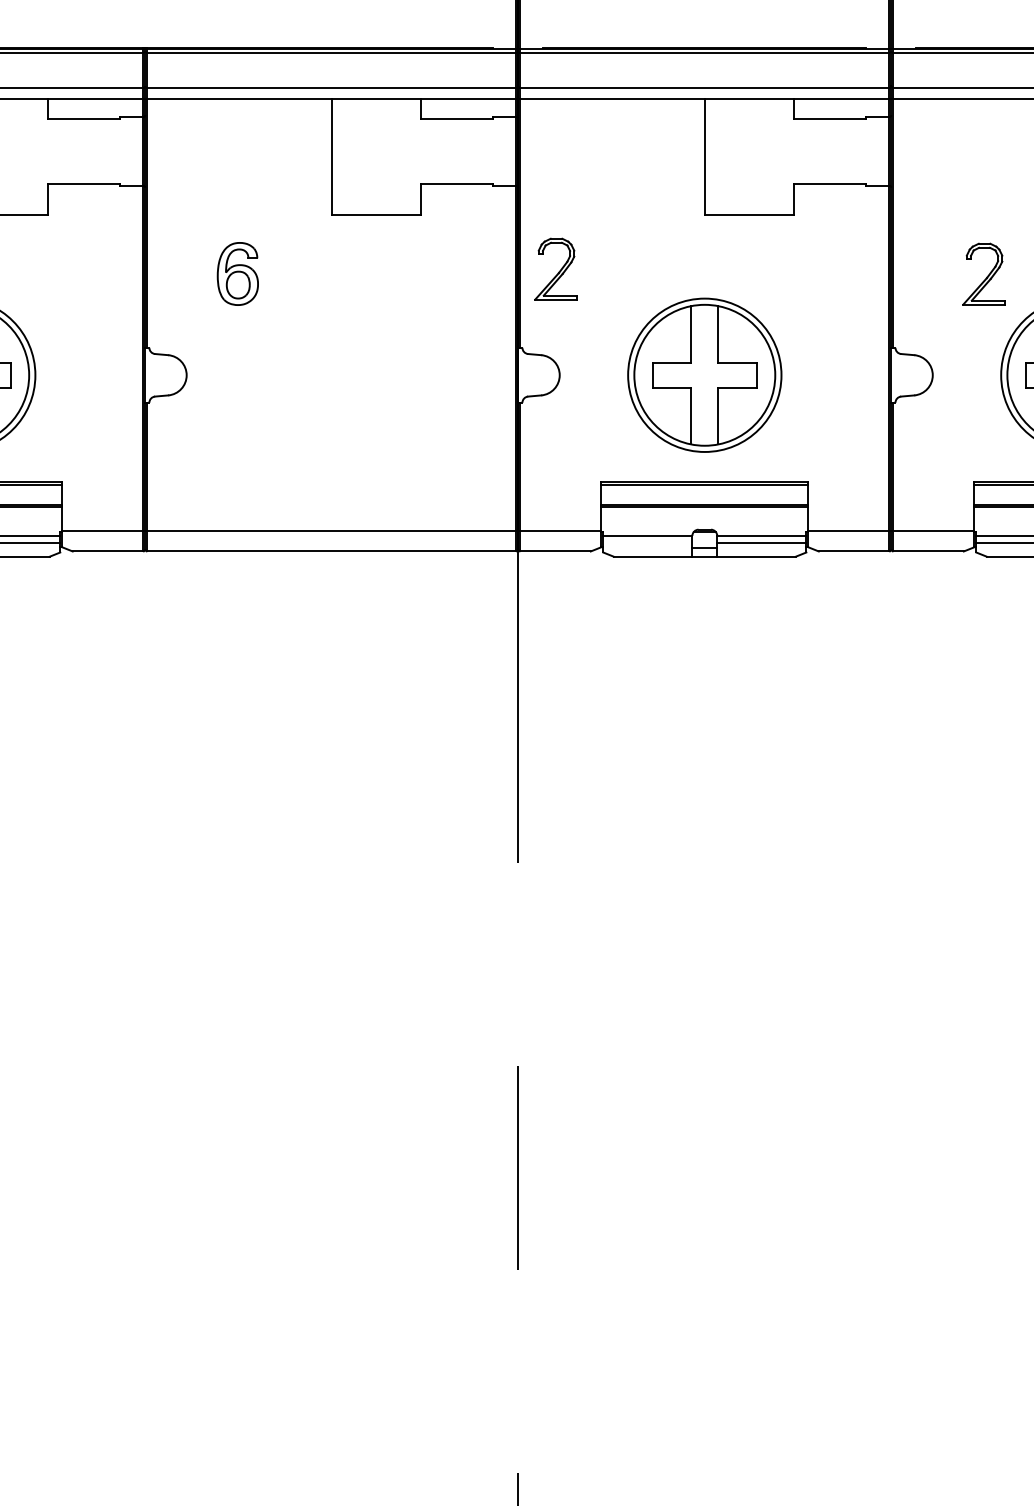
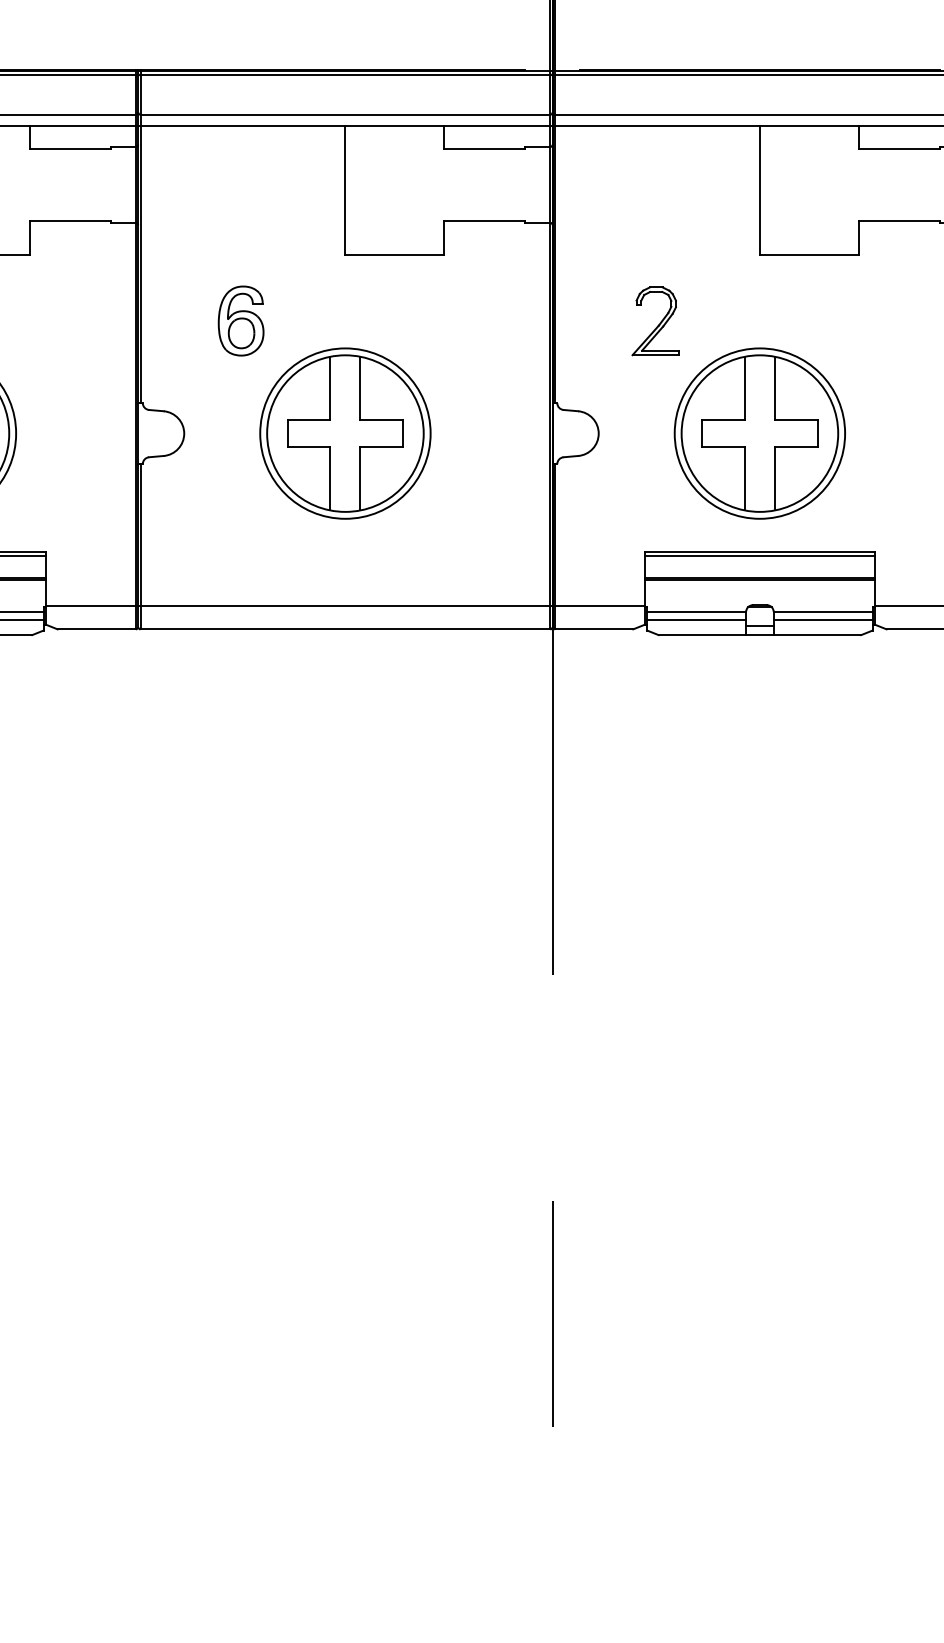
part: (555, 268) -> (655, 320), moved
part: (331, 374) -> (345, 432), added
line: (647, 543) -> (696, 620), added

